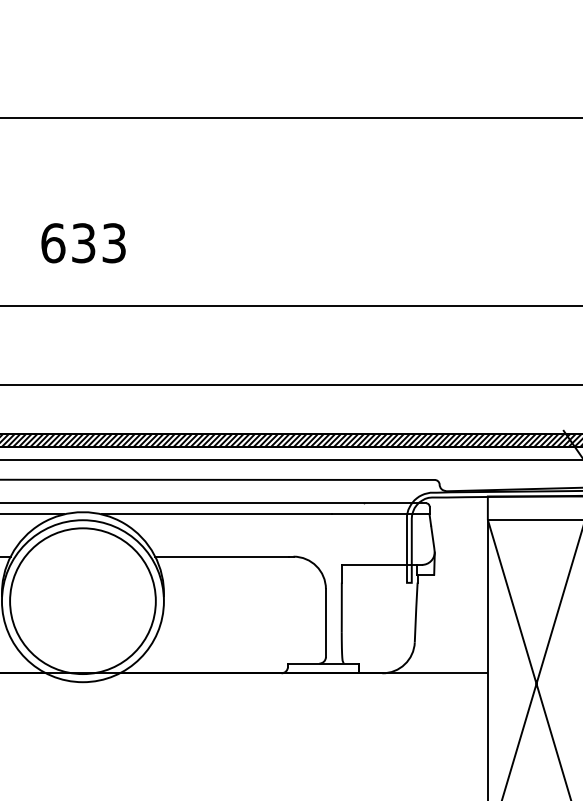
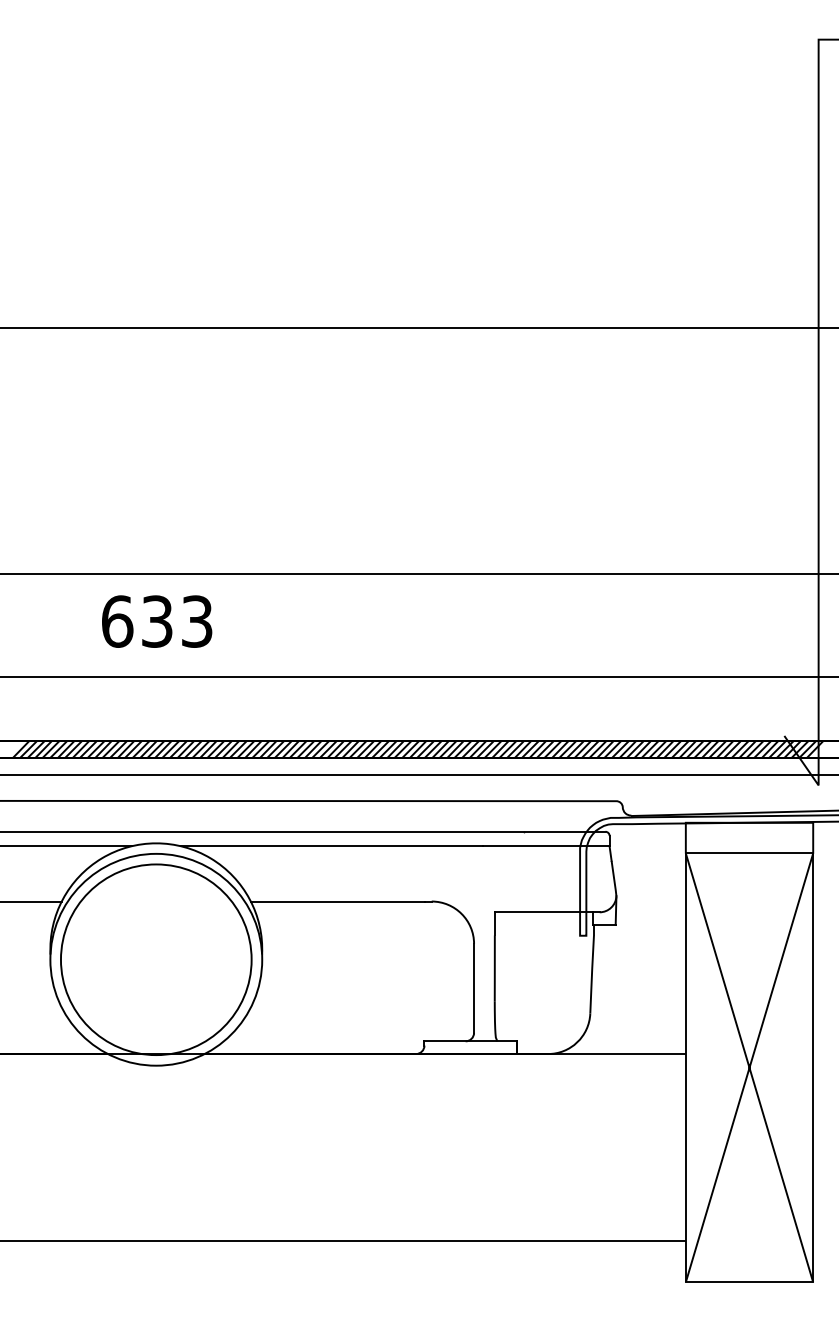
text: (83, 243) -> (157, 621), moved

